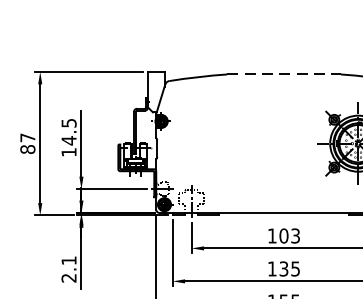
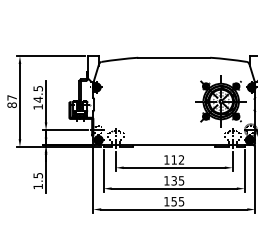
line: (284, 74) -> (174, 57), dashed -> solid
text: (289, 235) -> (177, 159), 103 -> 112
text: (67, 270) -> (37, 181), 2.1 -> 1.5

